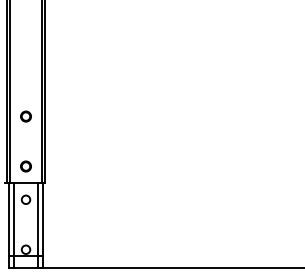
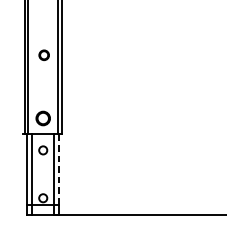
circle: (25, 116) -> (43, 55), moved
circle: (25, 166) -> (42, 118), size x1.4
line: (42, 219) -> (59, 169), solid -> dashed

